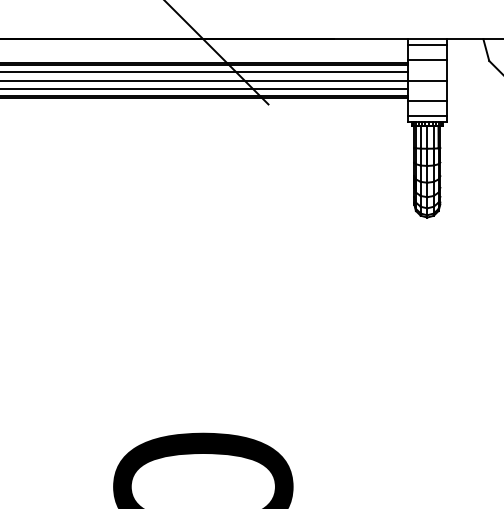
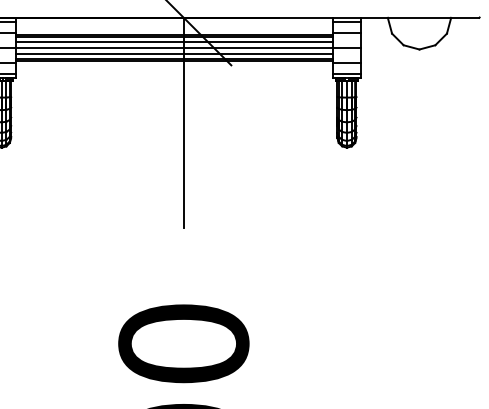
line: (202, 182) -> (183, 122), added

